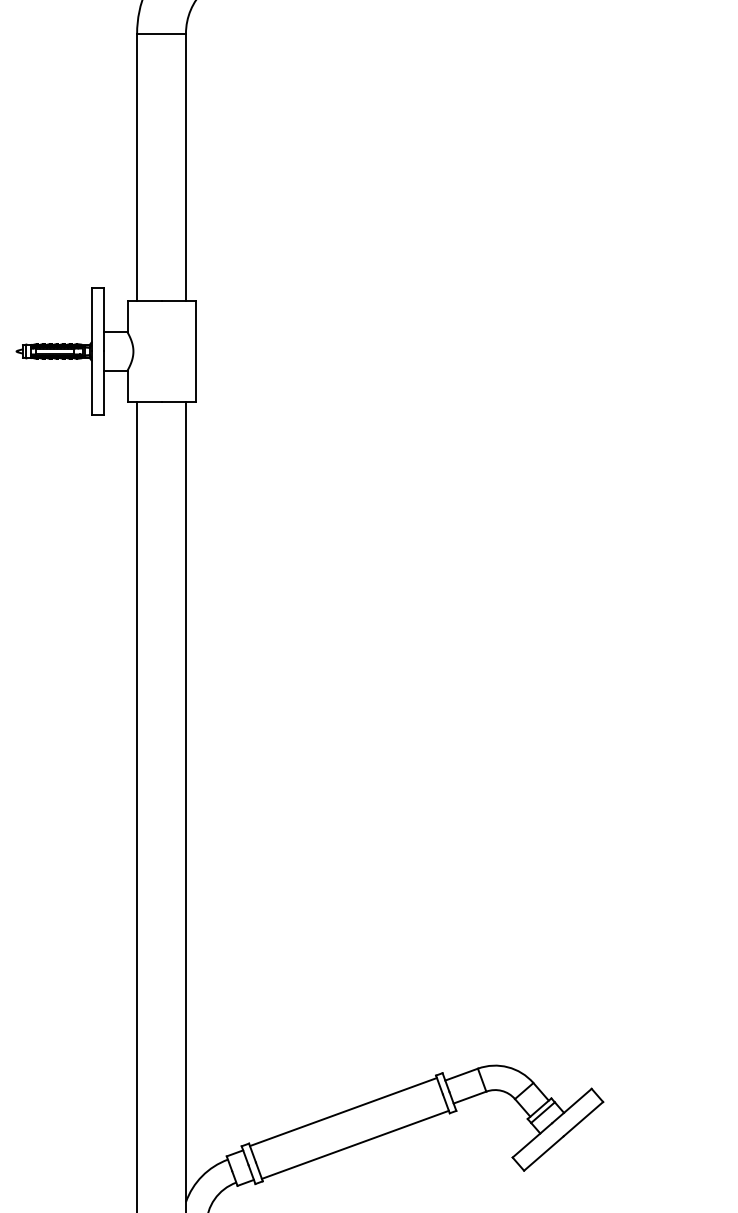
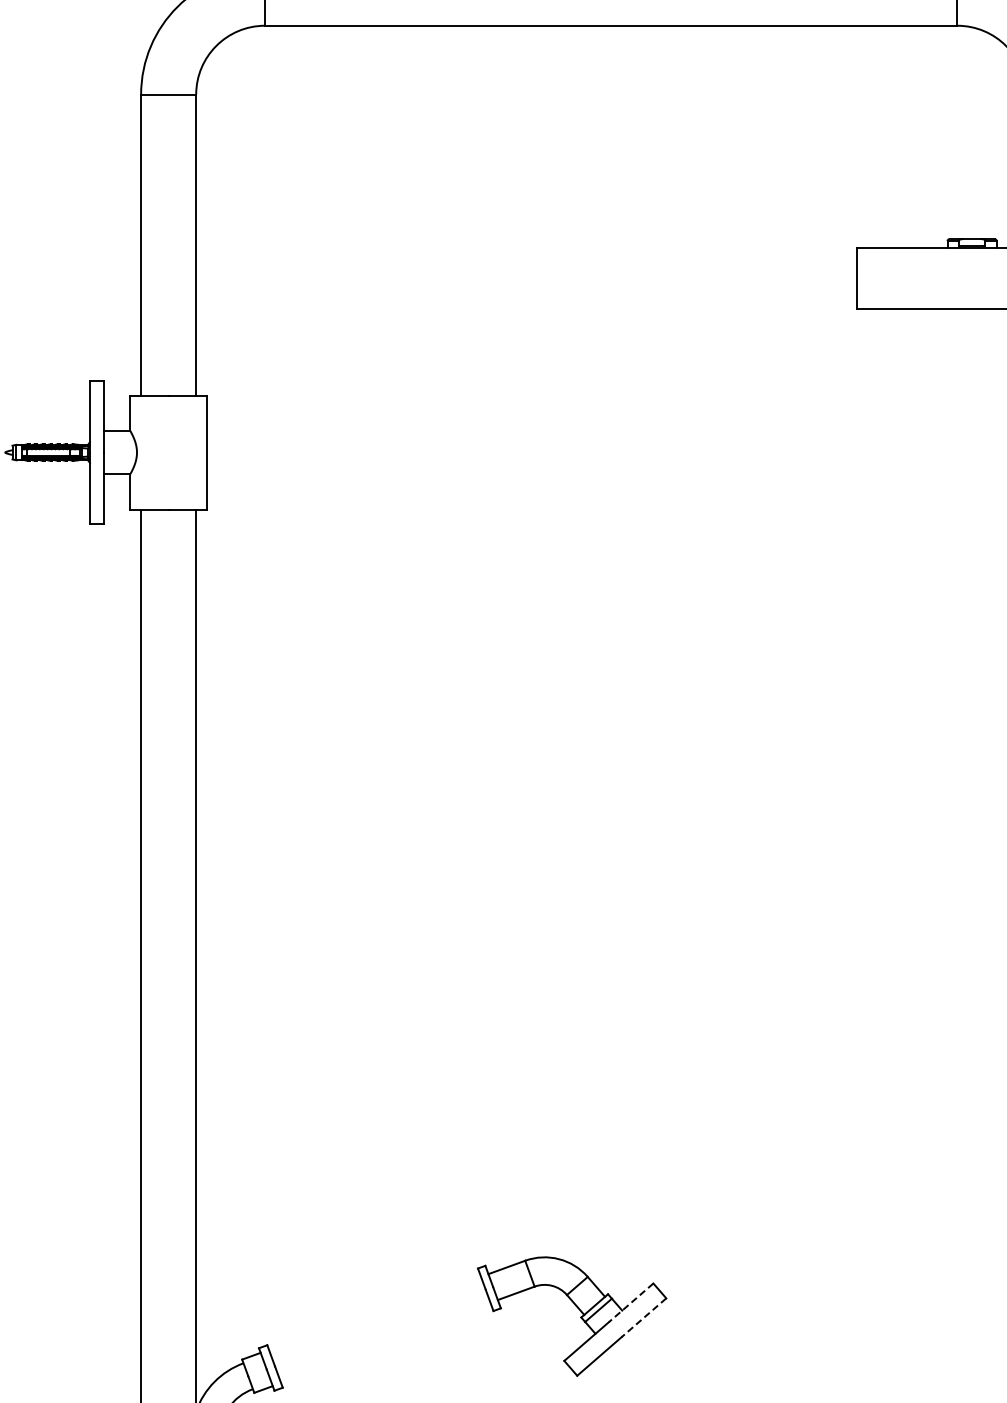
line: (572, 1105) -> (631, 1302), solid -> dashed
line: (343, 1111) -> (373, 1309), removed
line: (583, 1119) -> (644, 1317), solid -> dashed
line: (354, 1144) -> (386, 1346), removed

